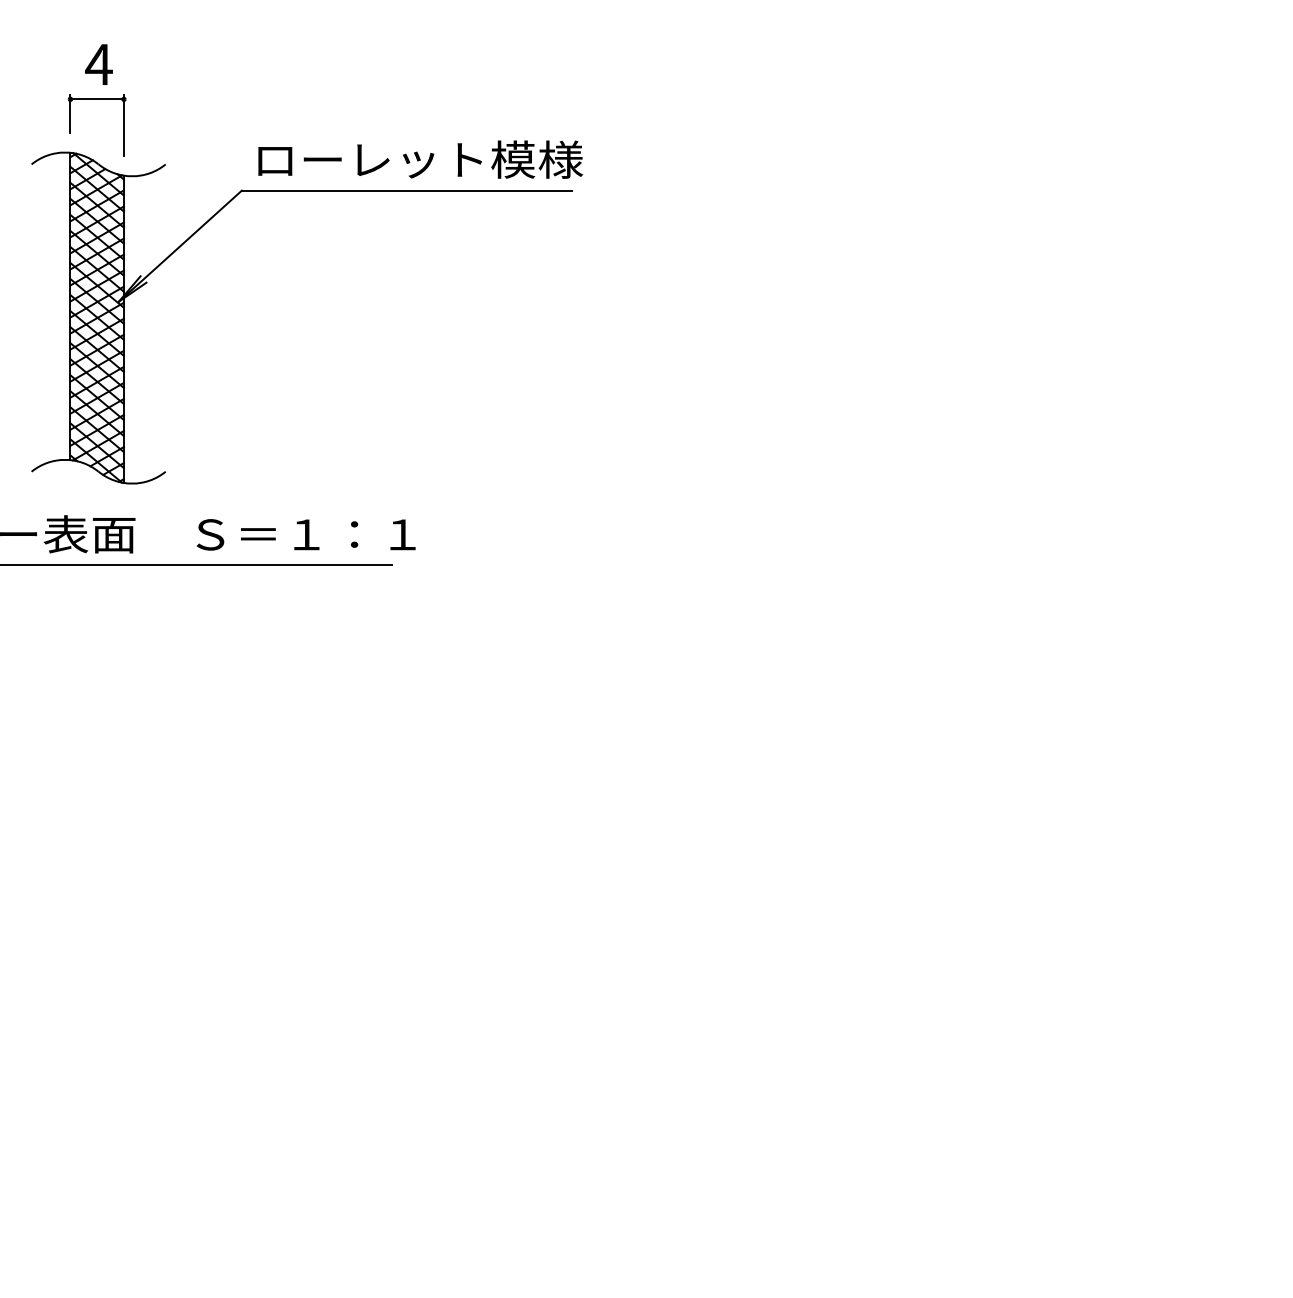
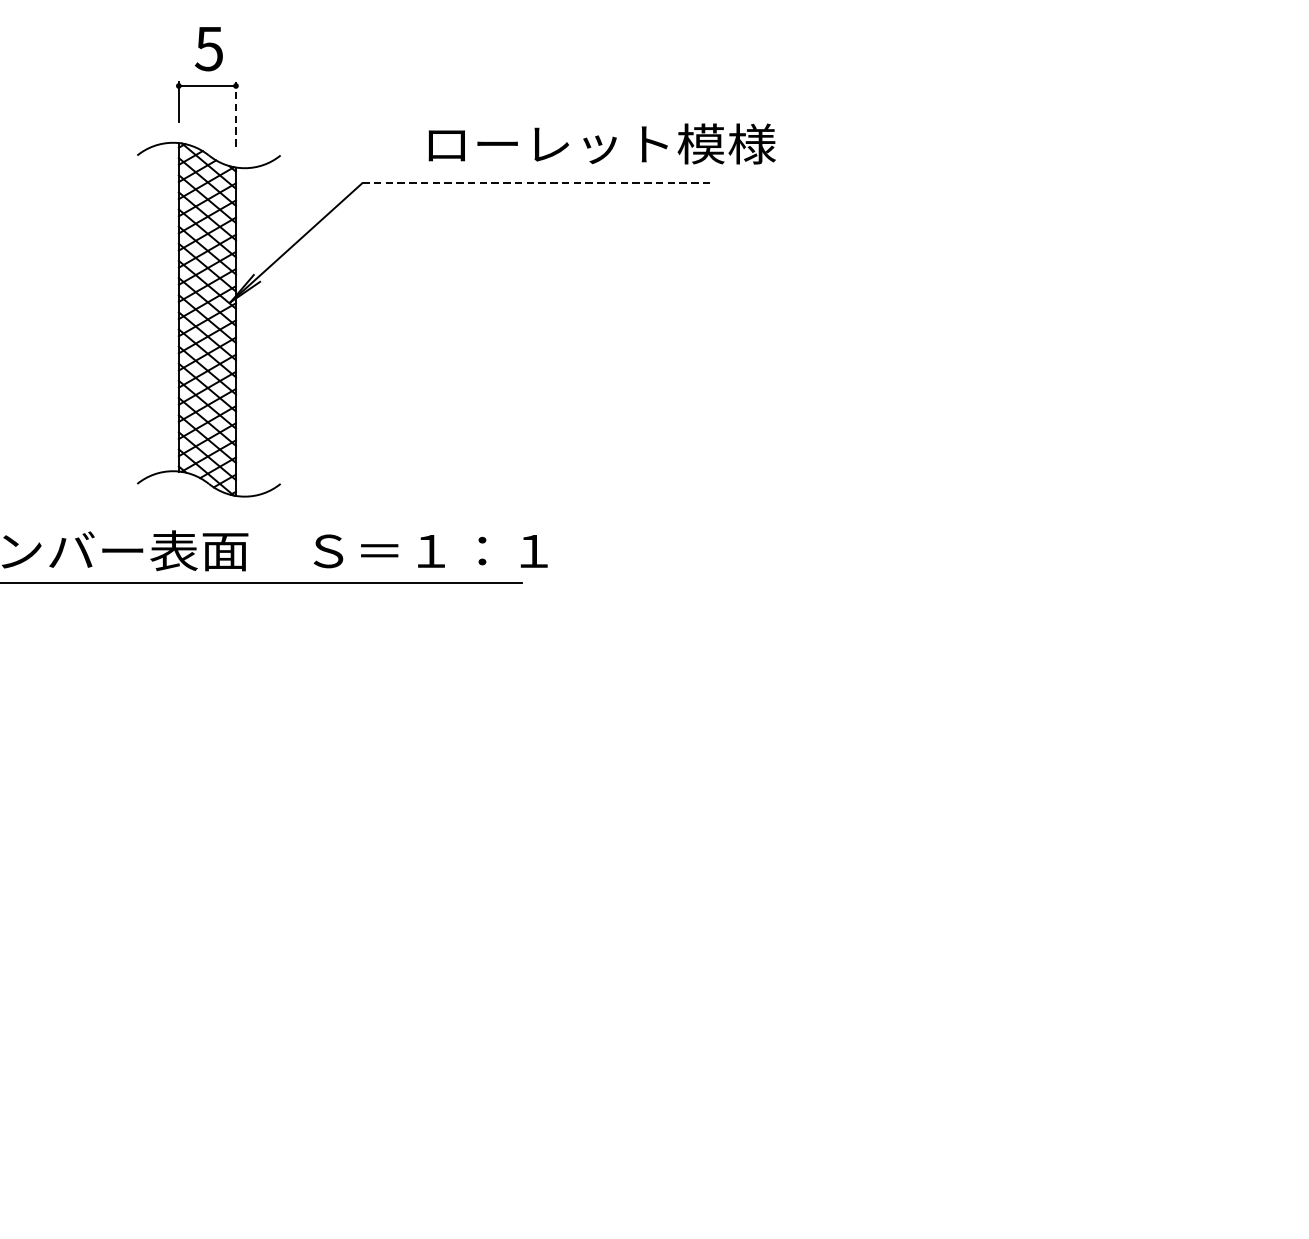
text: (98, 64) -> (208, 48), 4 -> 5
line: (123, 125) -> (235, 113), solid -> dashed
text: (420, 159) -> (602, 143), moved
line: (407, 190) -> (539, 183), solid -> dashed

